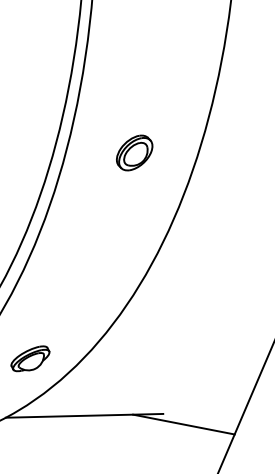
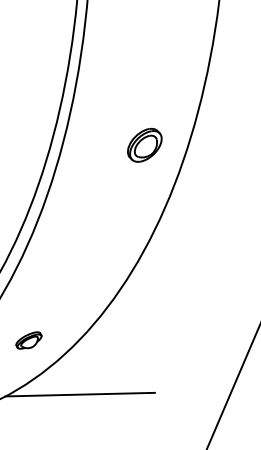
part: (134, 152) -> (144, 144), moved
part: (29, 358) -> (28, 340), size x0.7
line: (183, 424) -> (174, 402), removed

